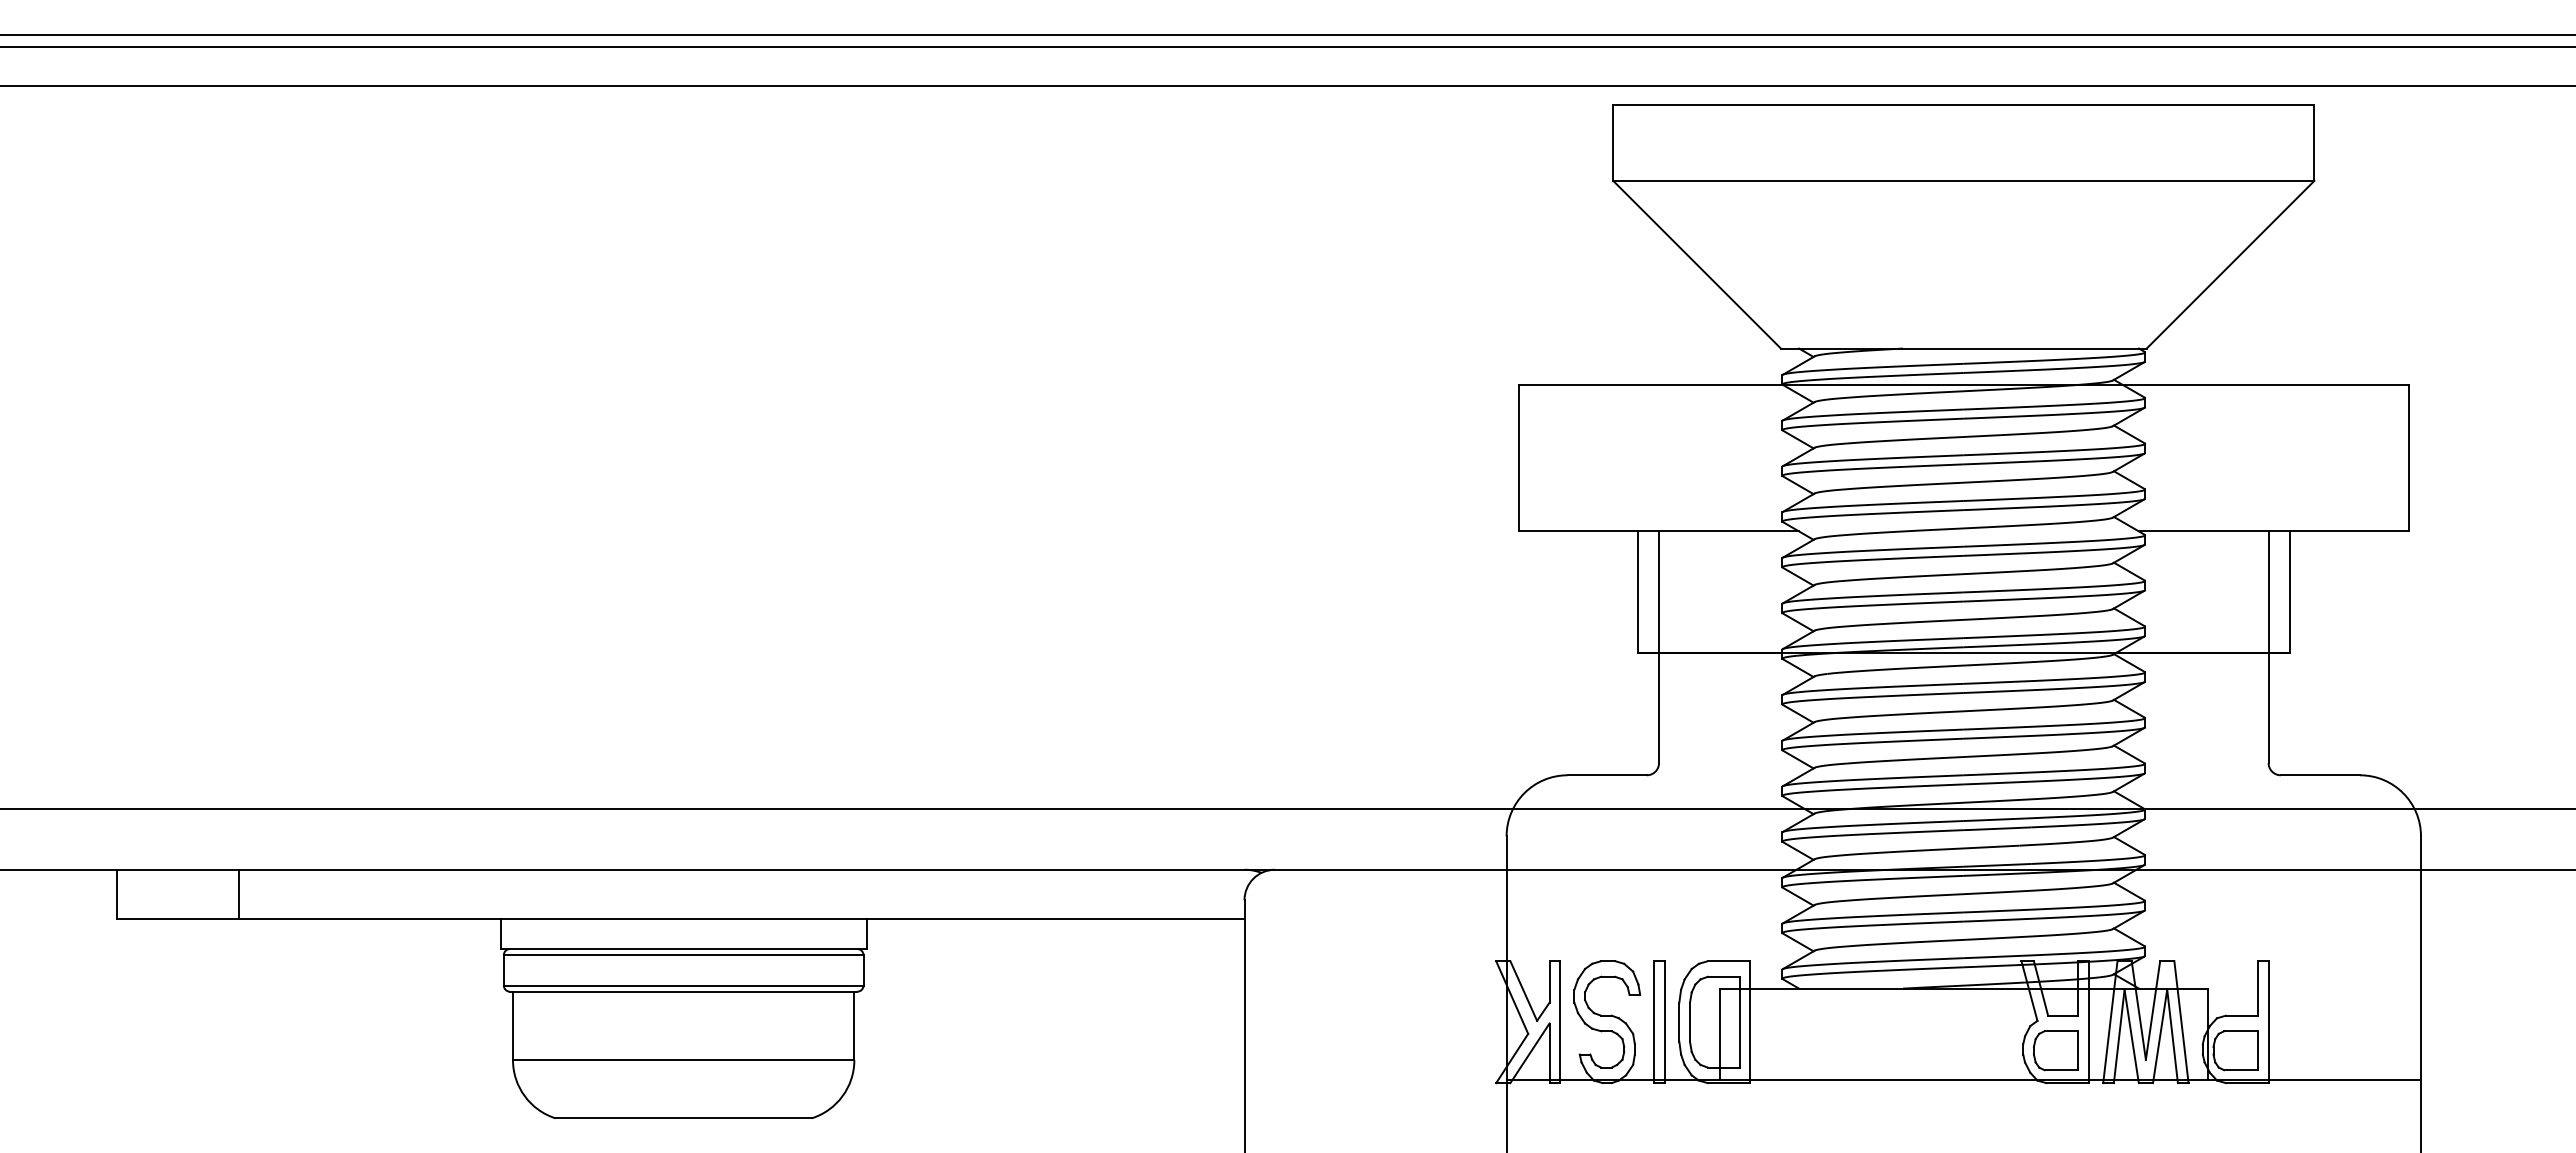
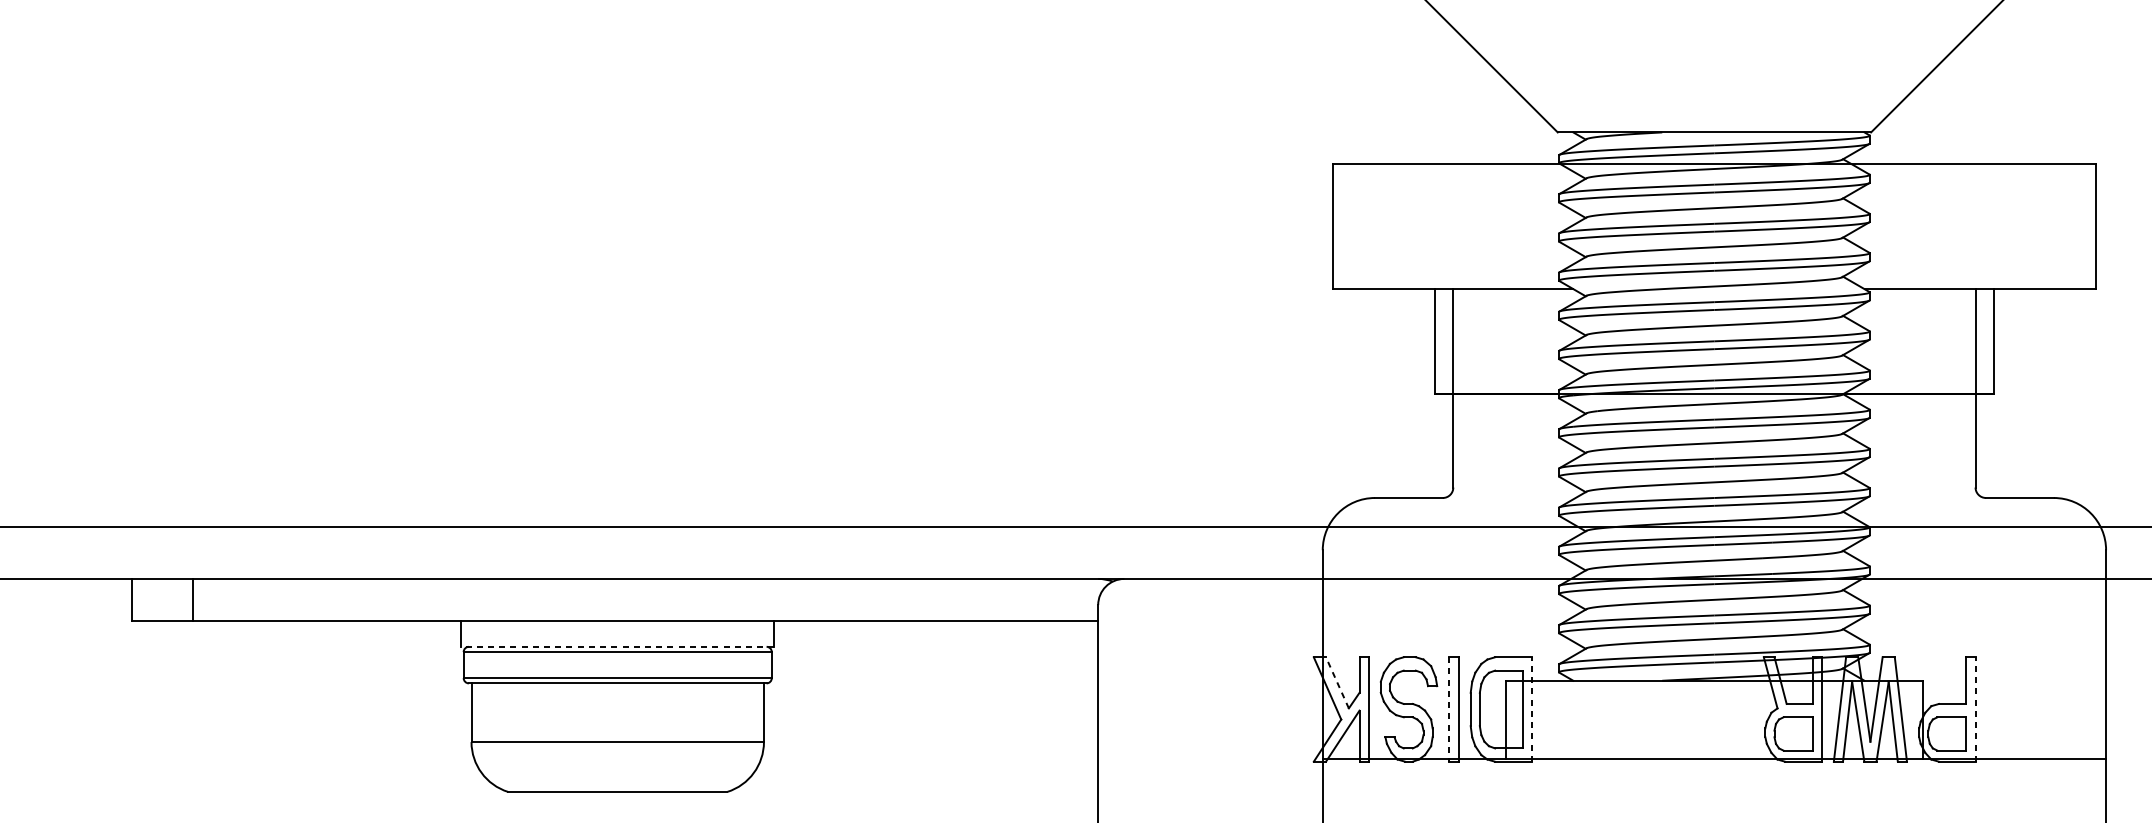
line: (238, 893) -> (192, 599), moved
line: (683, 949) -> (617, 647), solid -> dashed
line: (1523, 991) -> (1337, 683), solid -> dashed
line: (1654, 1022) -> (1449, 709), solid -> dashed
line: (1750, 1022) -> (1531, 709), solid -> dashed
line: (2268, 1022) -> (1975, 709), solid -> dashed

